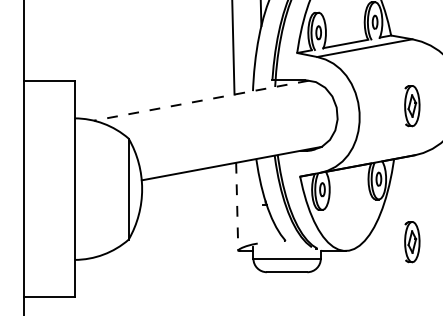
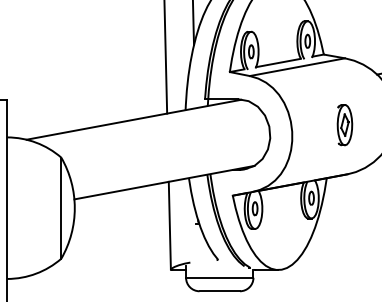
line: (200, 100) -> (133, 119), dashed -> solid
line: (237, 206) -> (170, 225), dashed -> solid
part: (412, 242) -> (345, 261), removed

